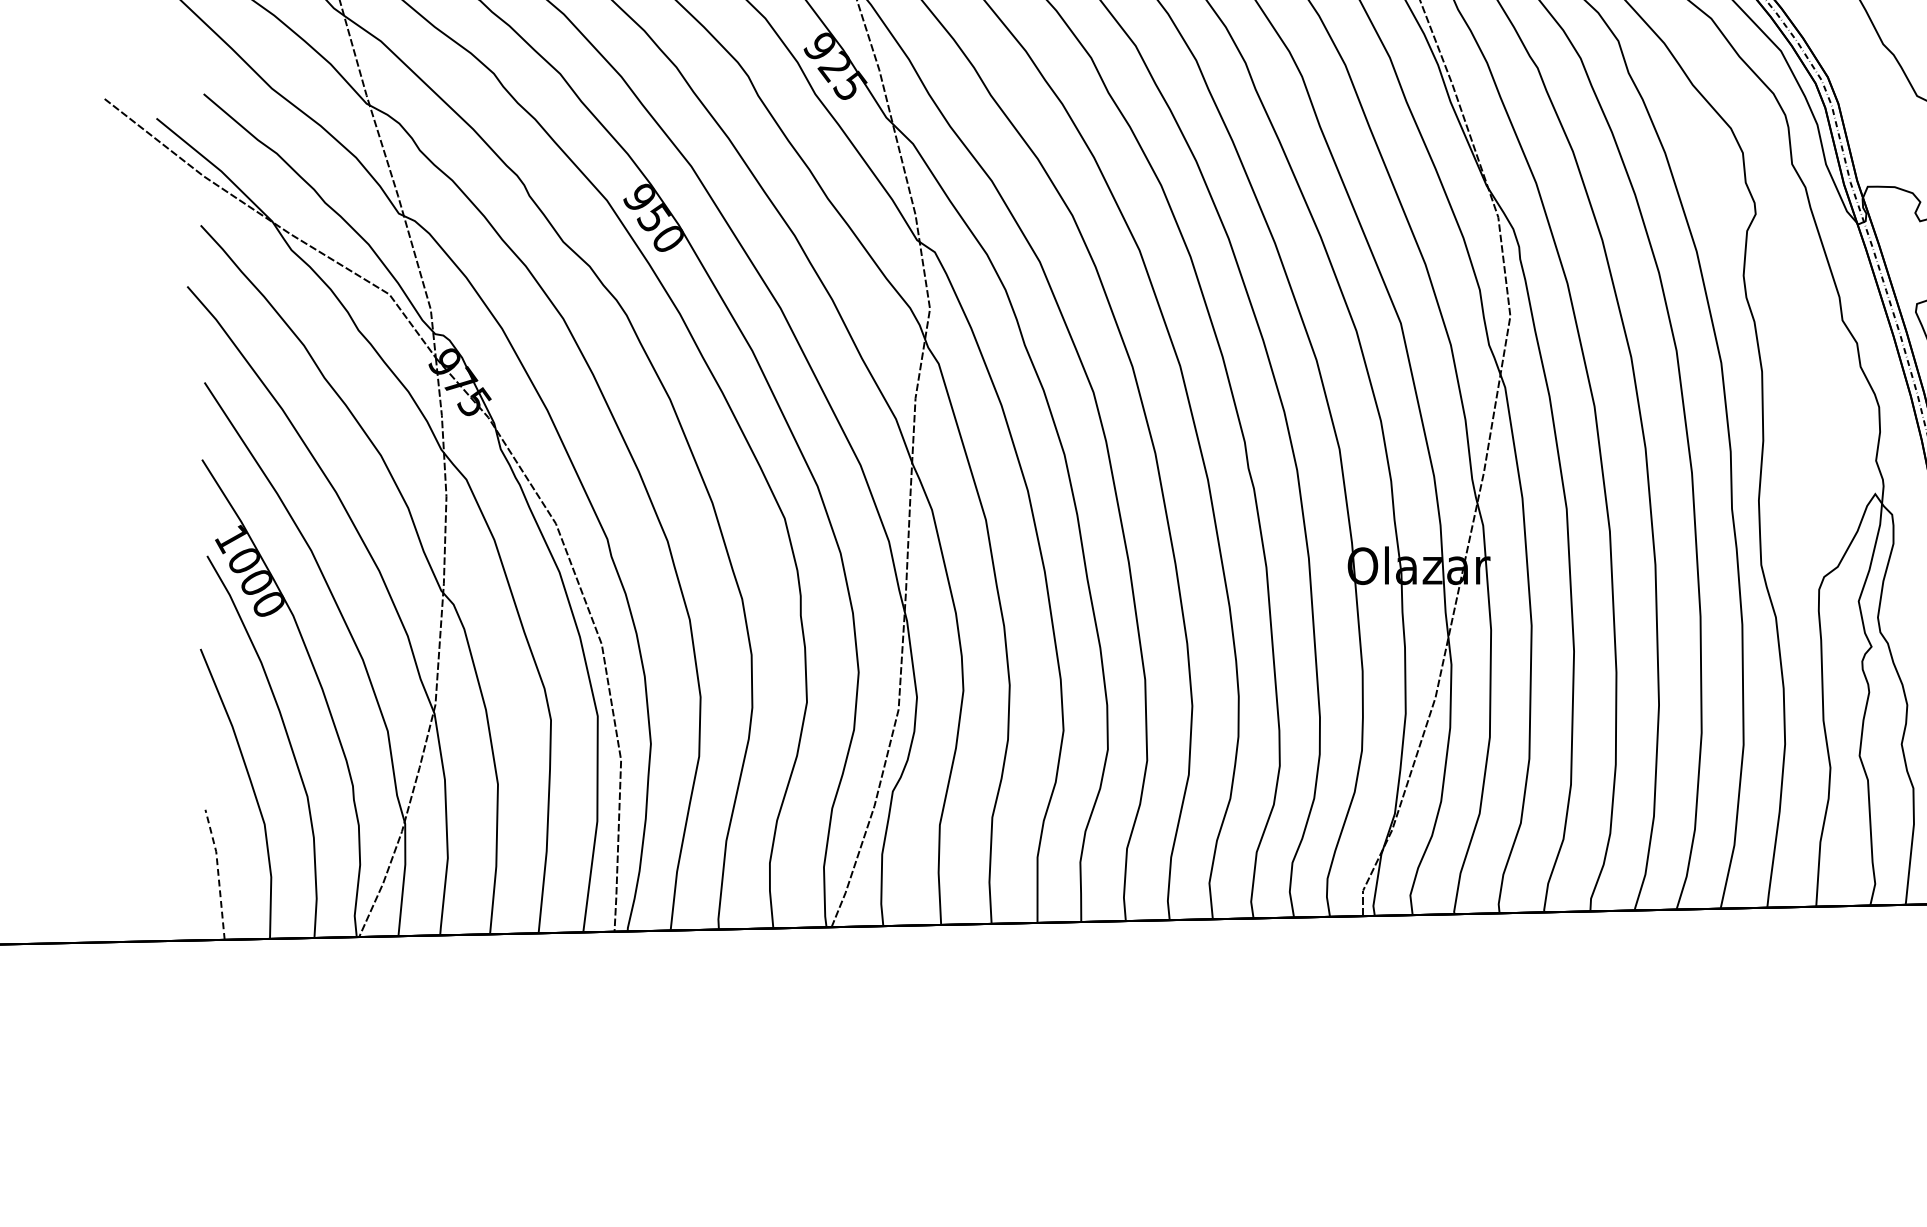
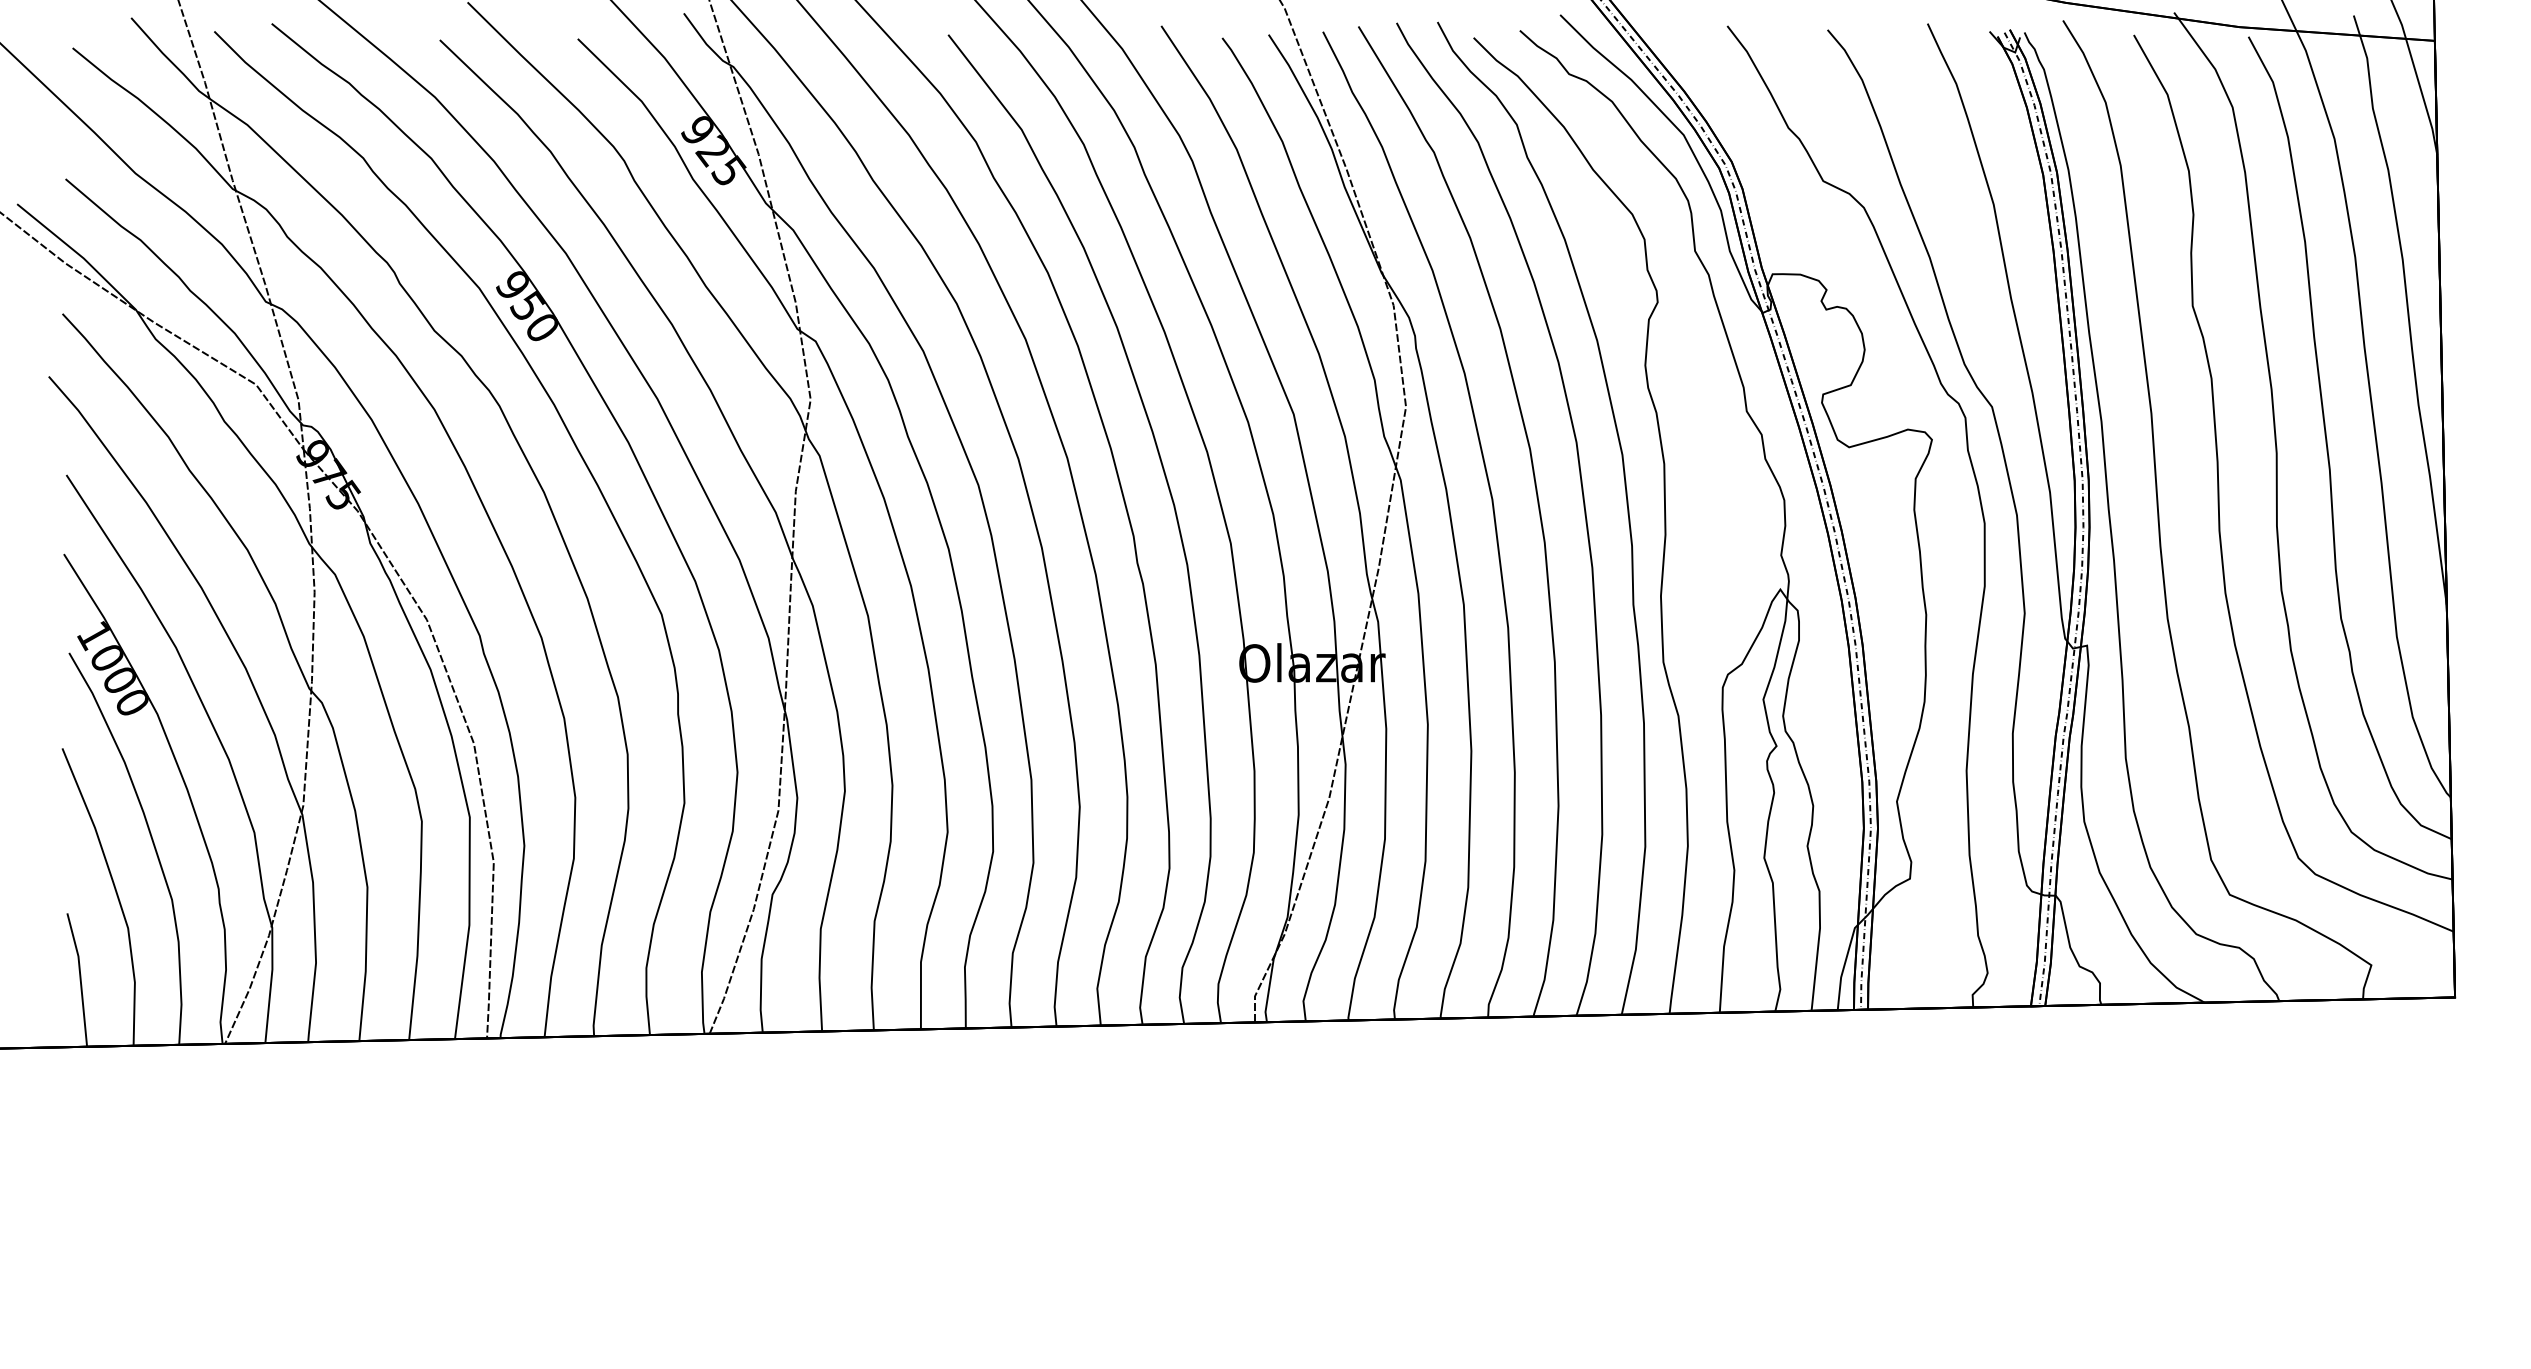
line: (218, 873) -> (80, 978), dashed -> solid

